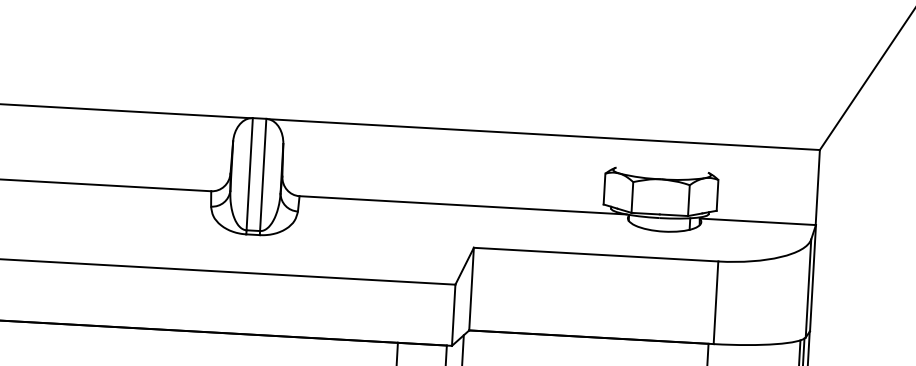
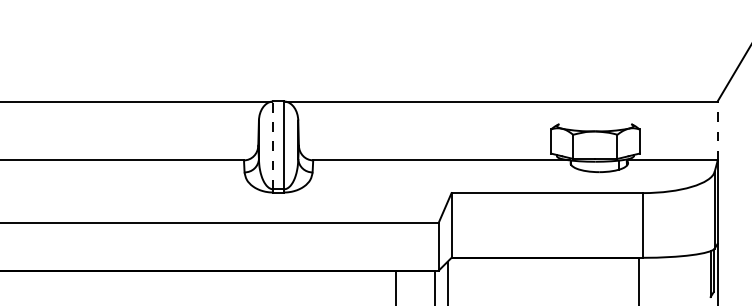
line: (249, 174) -> (273, 145), solid -> dashed
line: (817, 186) -> (717, 130), solid -> dashed

